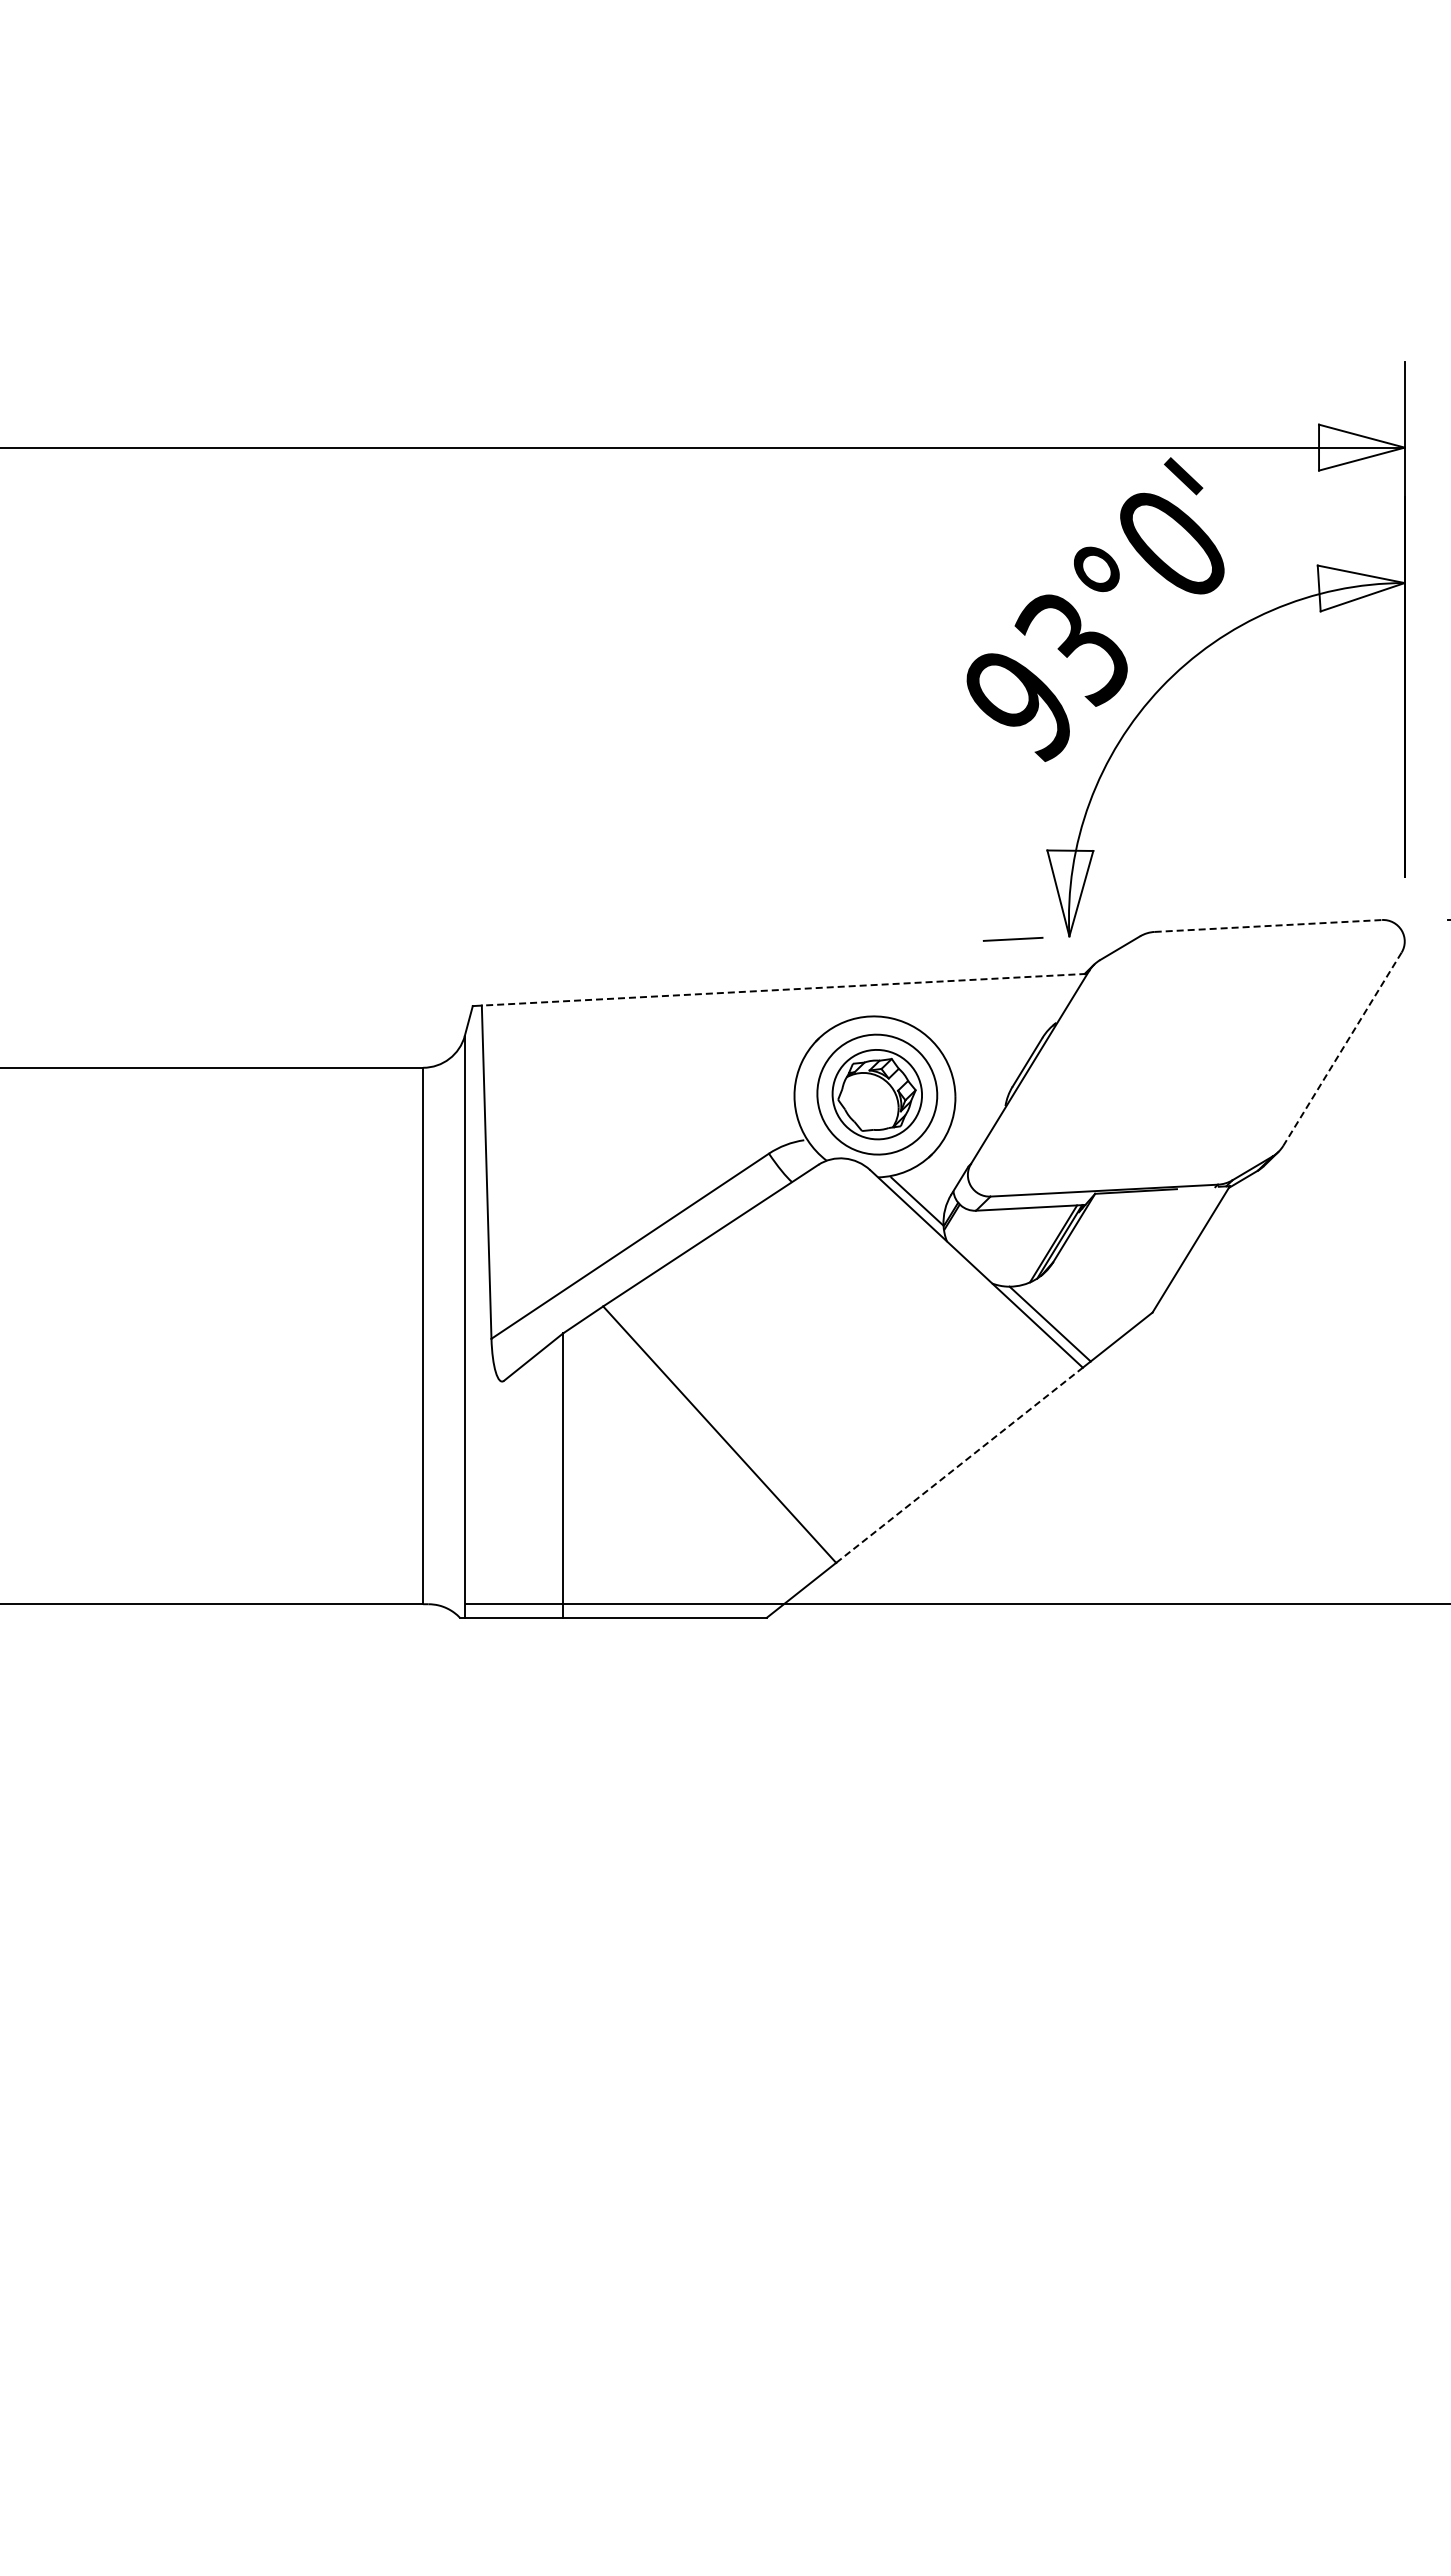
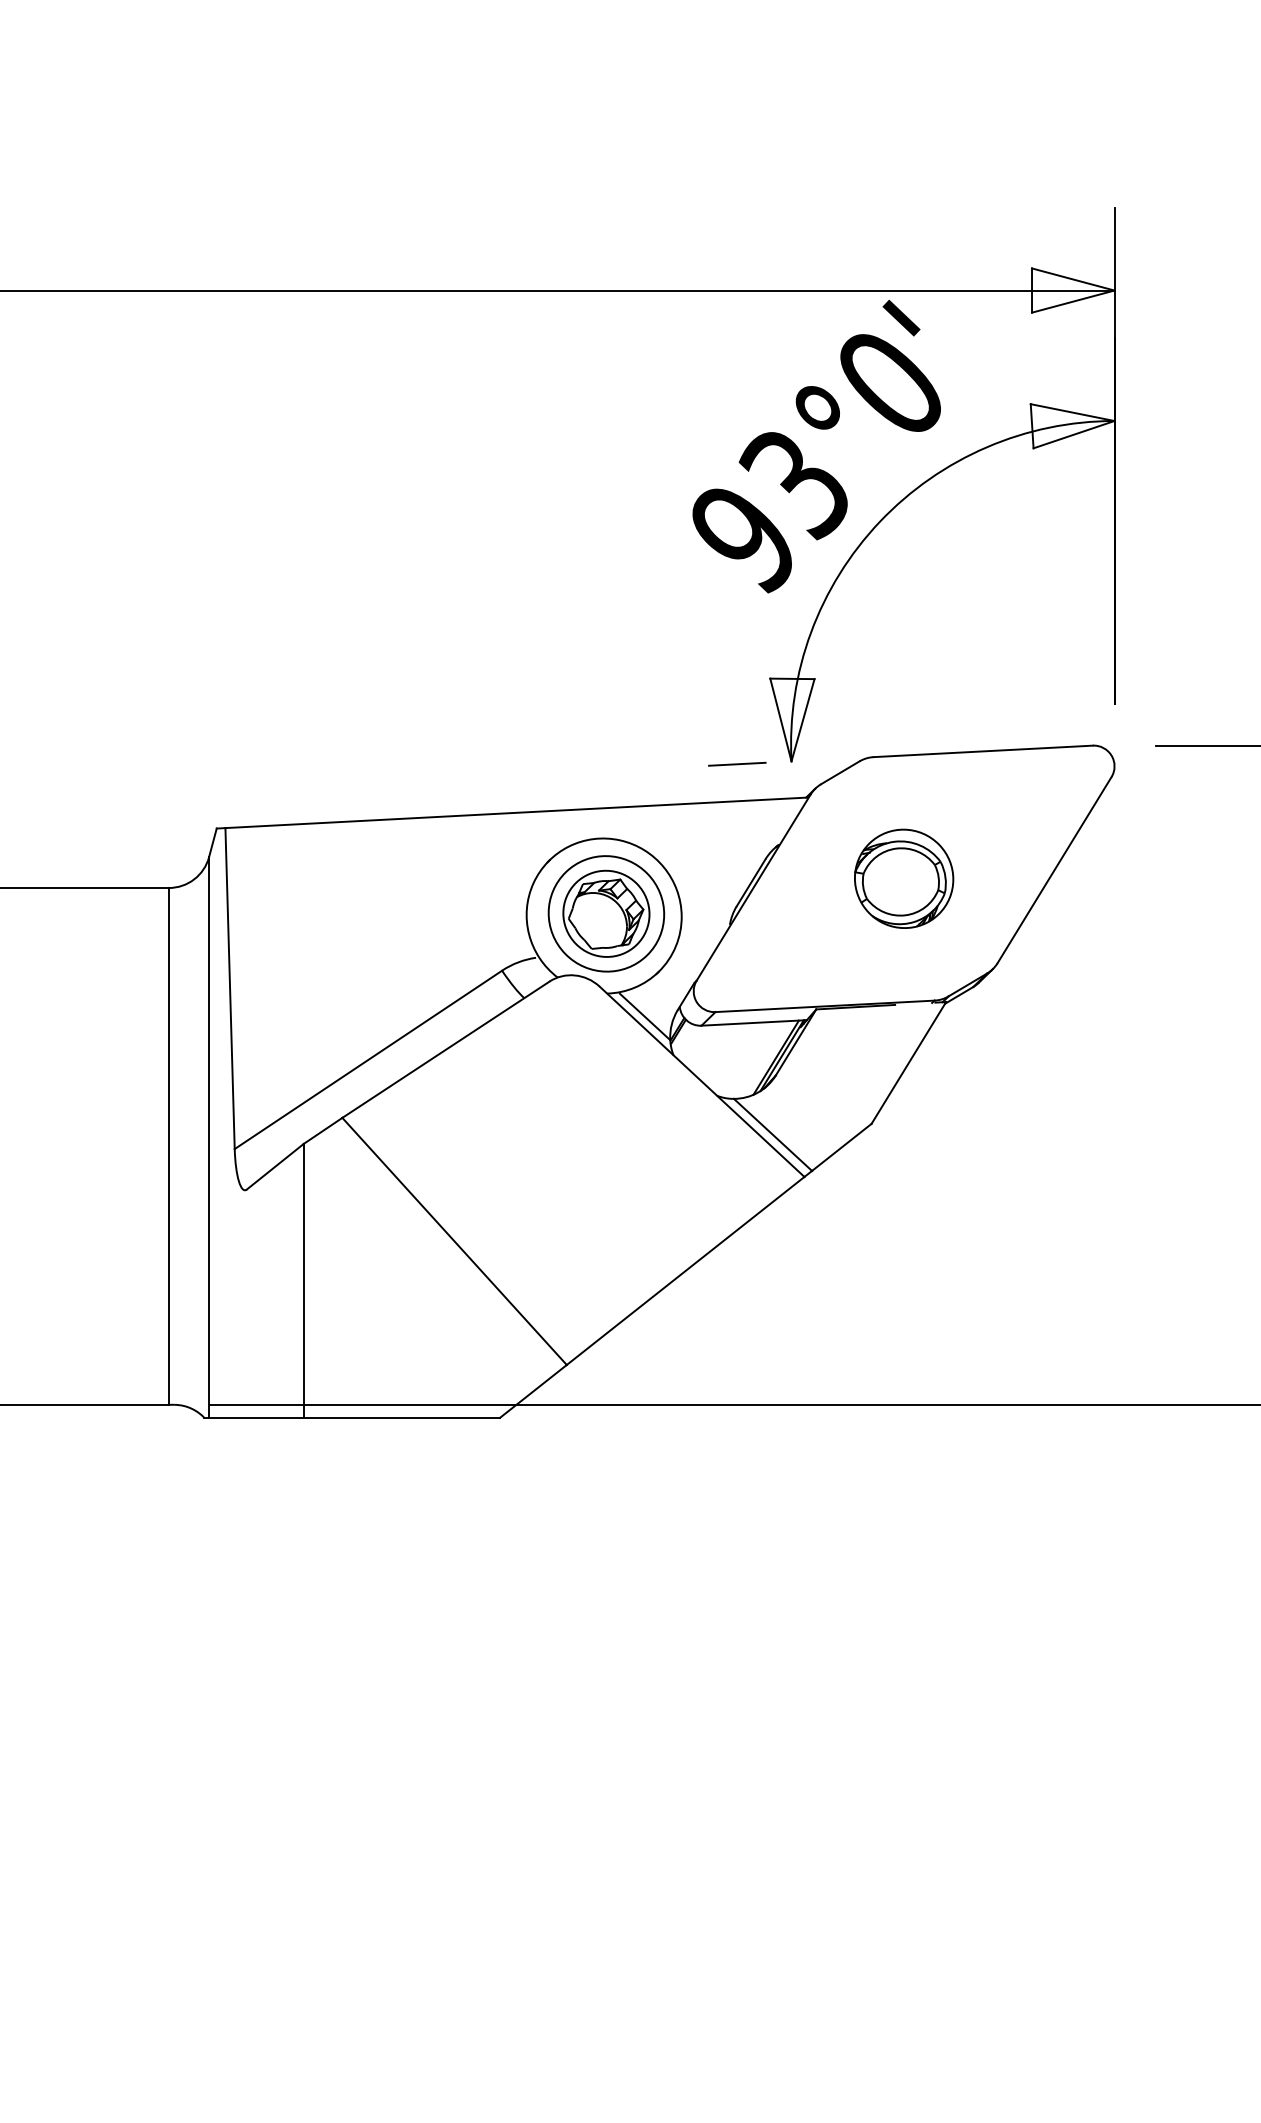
line: (1268, 925) -> (983, 750), dashed -> solid
line: (784, 989) -> (517, 812), dashed -> solid
line: (1342, 1049) -> (1054, 870), dashed -> solid
part: (1186, 1058) -> (904, 879), added
line: (959, 1465) -> (685, 1271), dashed -> solid

